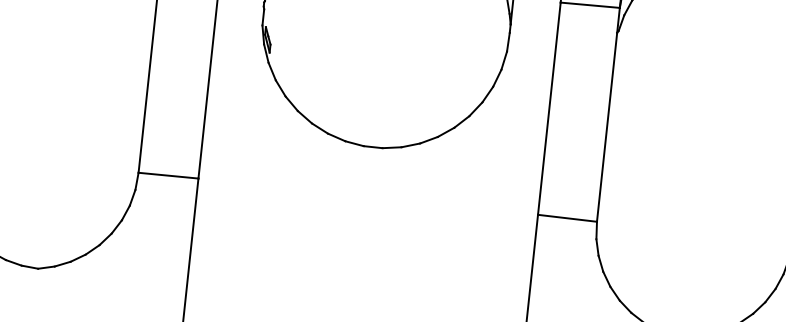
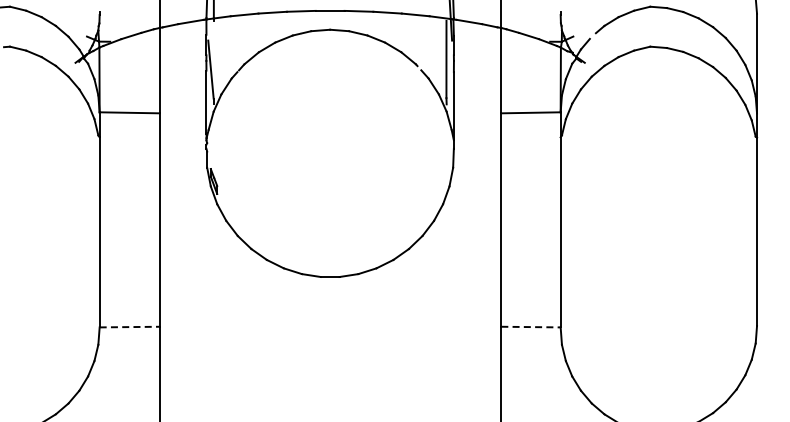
line: (169, 176) -> (130, 327), solid -> dashed
line: (566, 218) -> (530, 327), solid -> dashed

